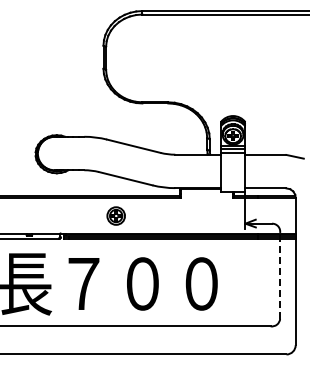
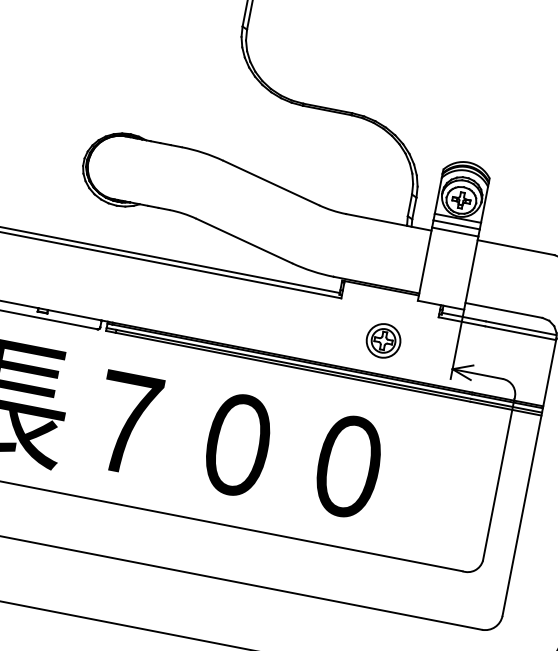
part: (115, 215) -> (382, 339), moved
line: (280, 275) -> (499, 479), dashed -> solid

